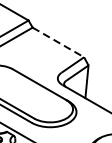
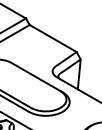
line: (58, 42) -> (53, 38), dashed -> solid

